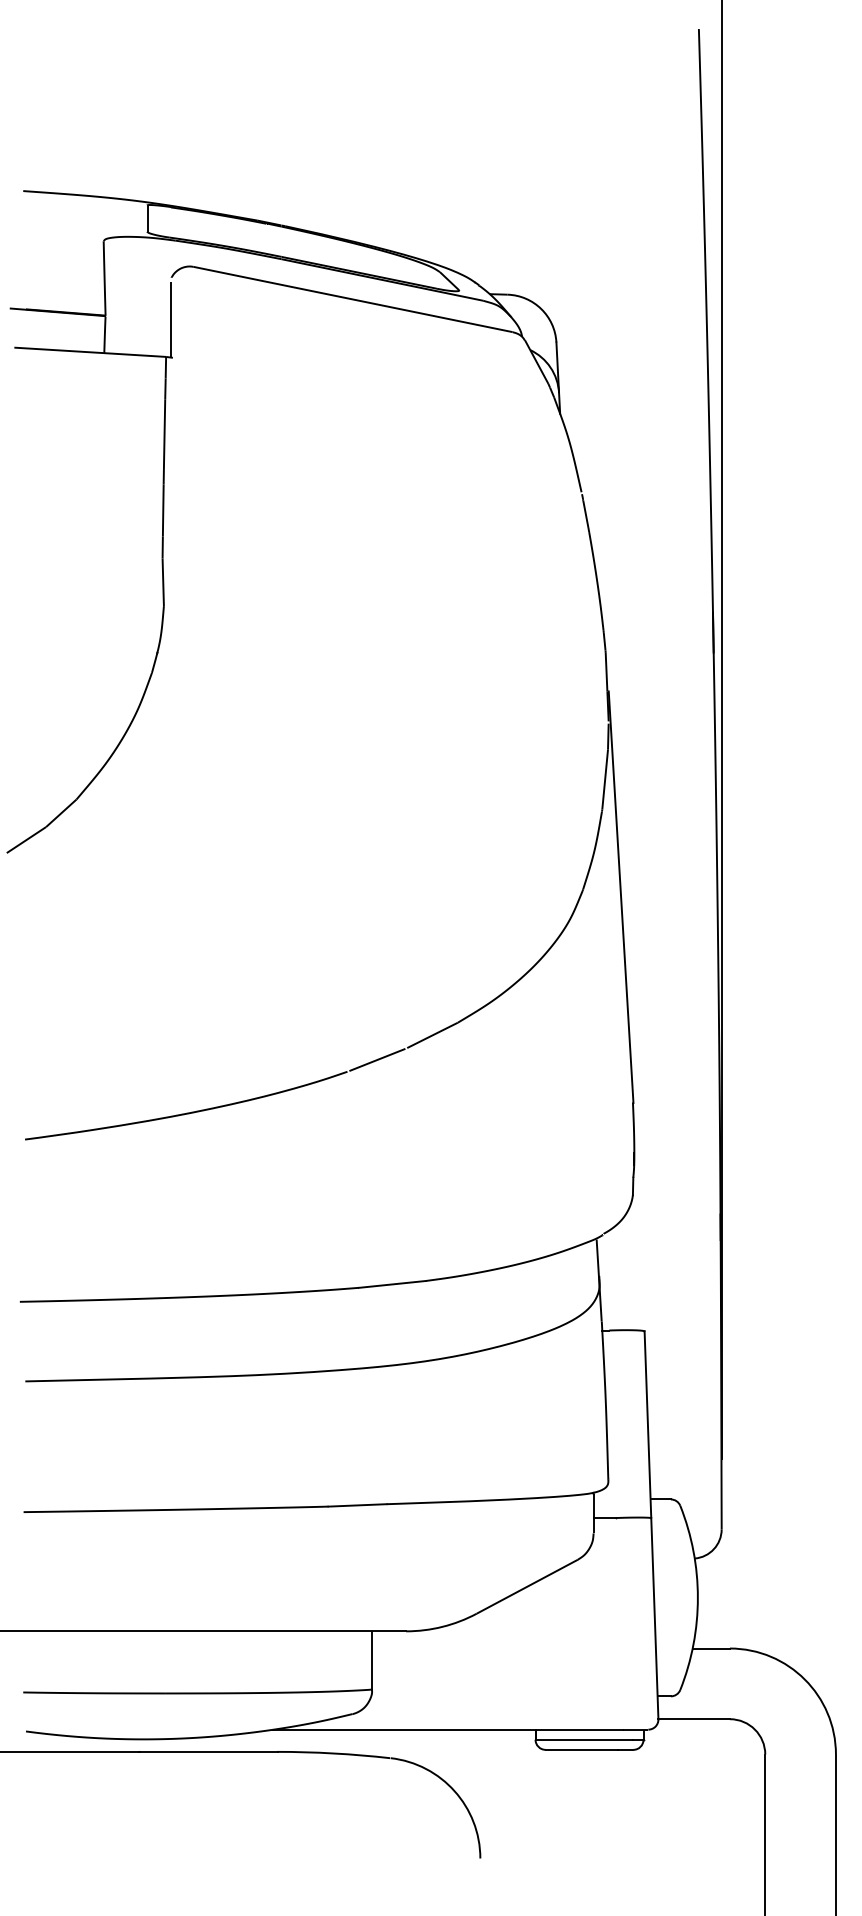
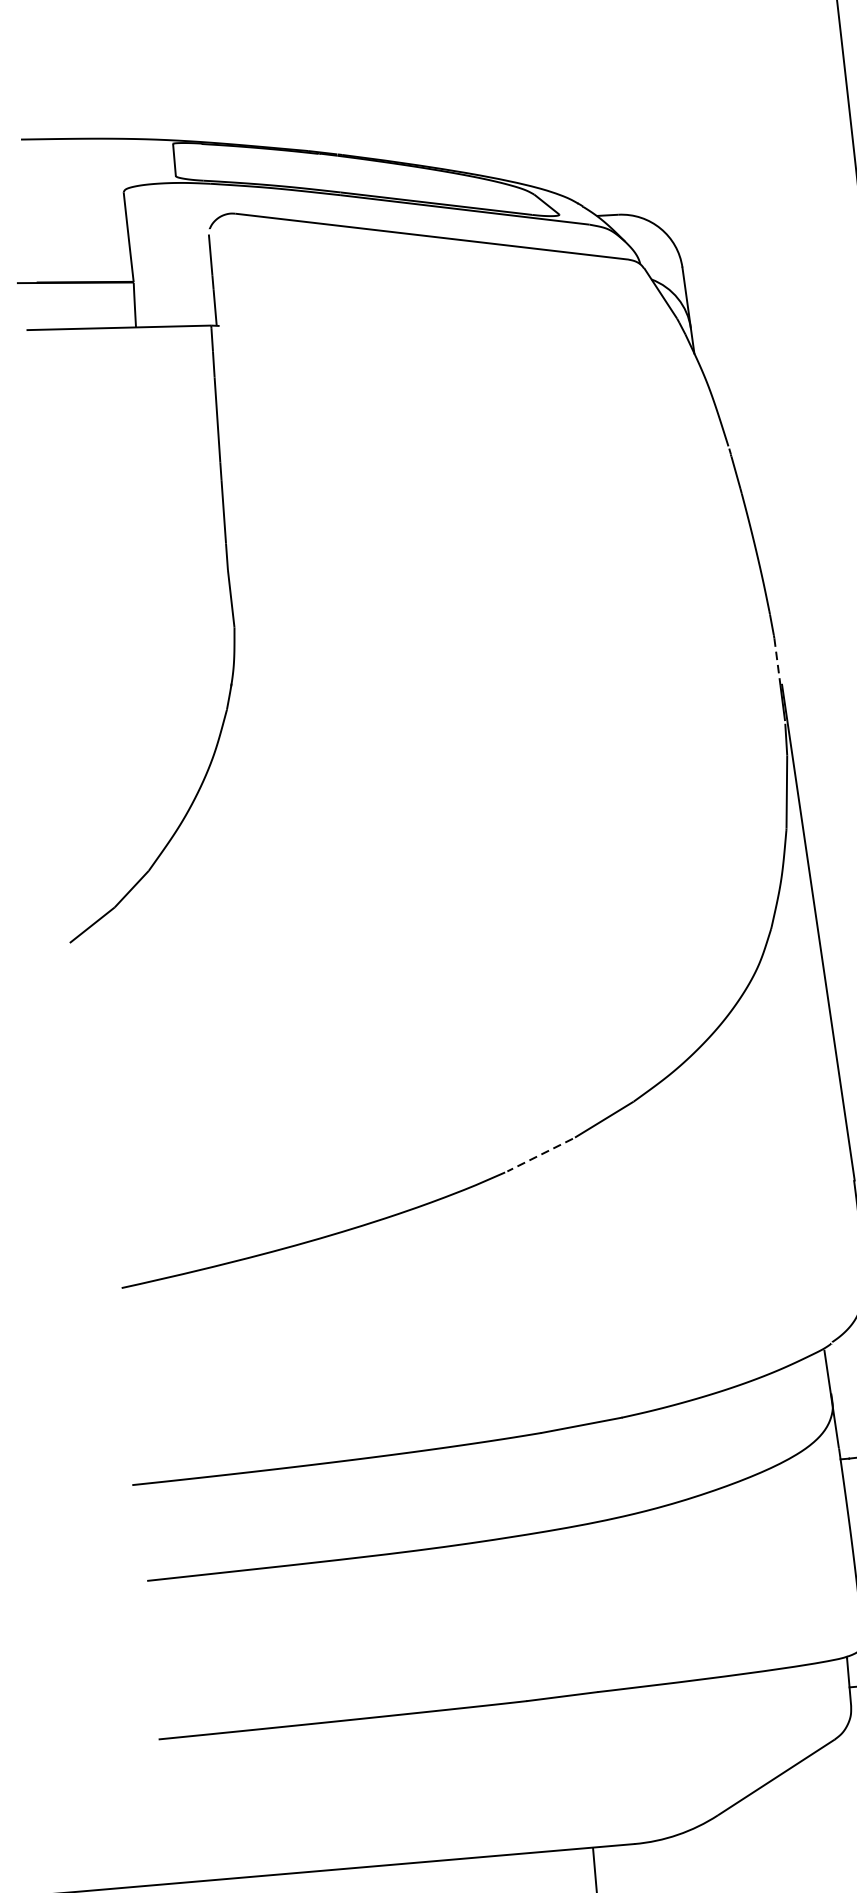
line: (606, 672) -> (777, 662), solid -> dashed
line: (376, 1060) -> (539, 1155), solid -> dashed

